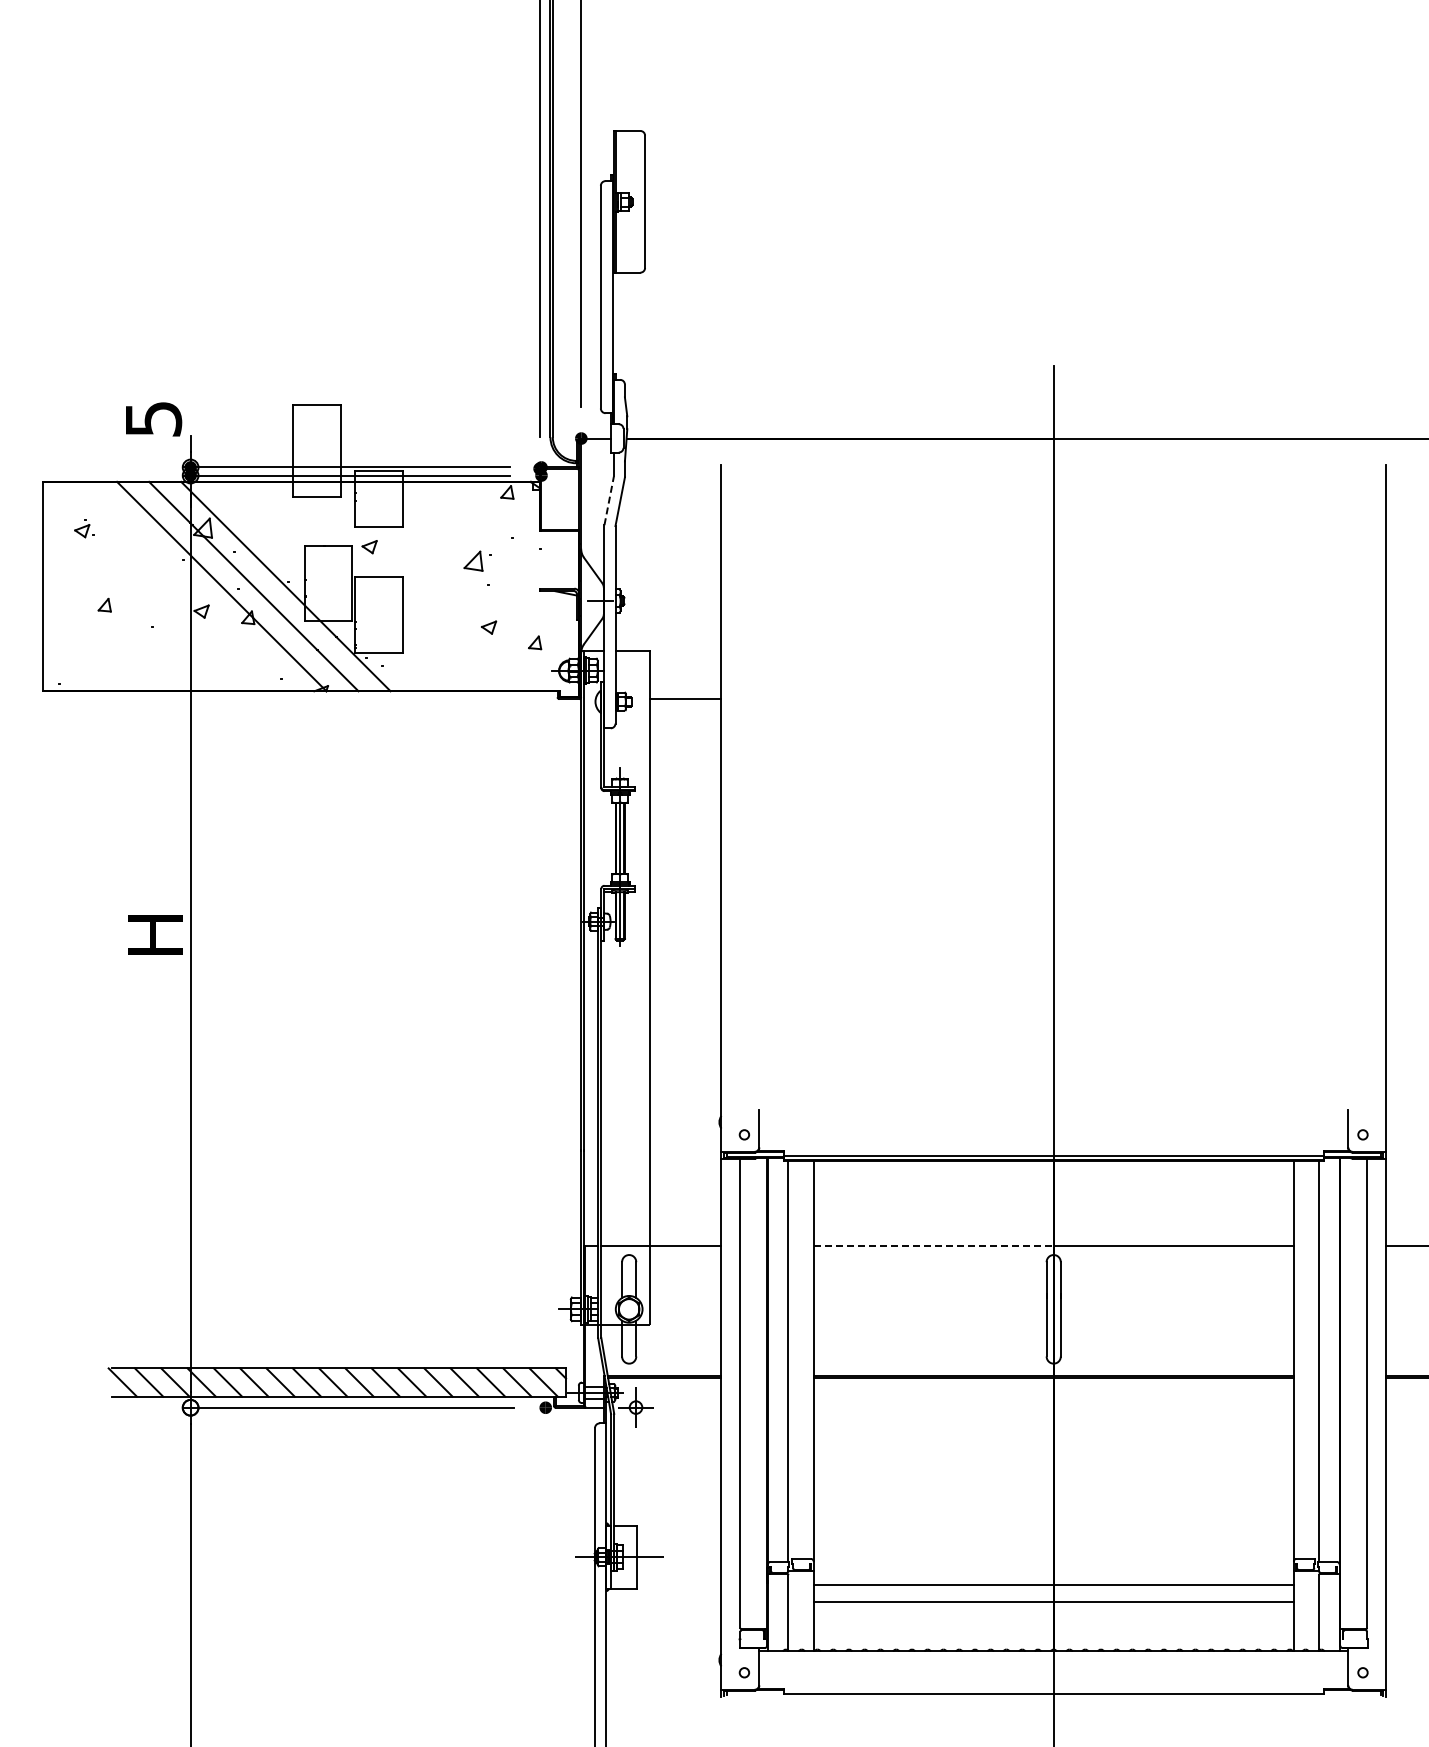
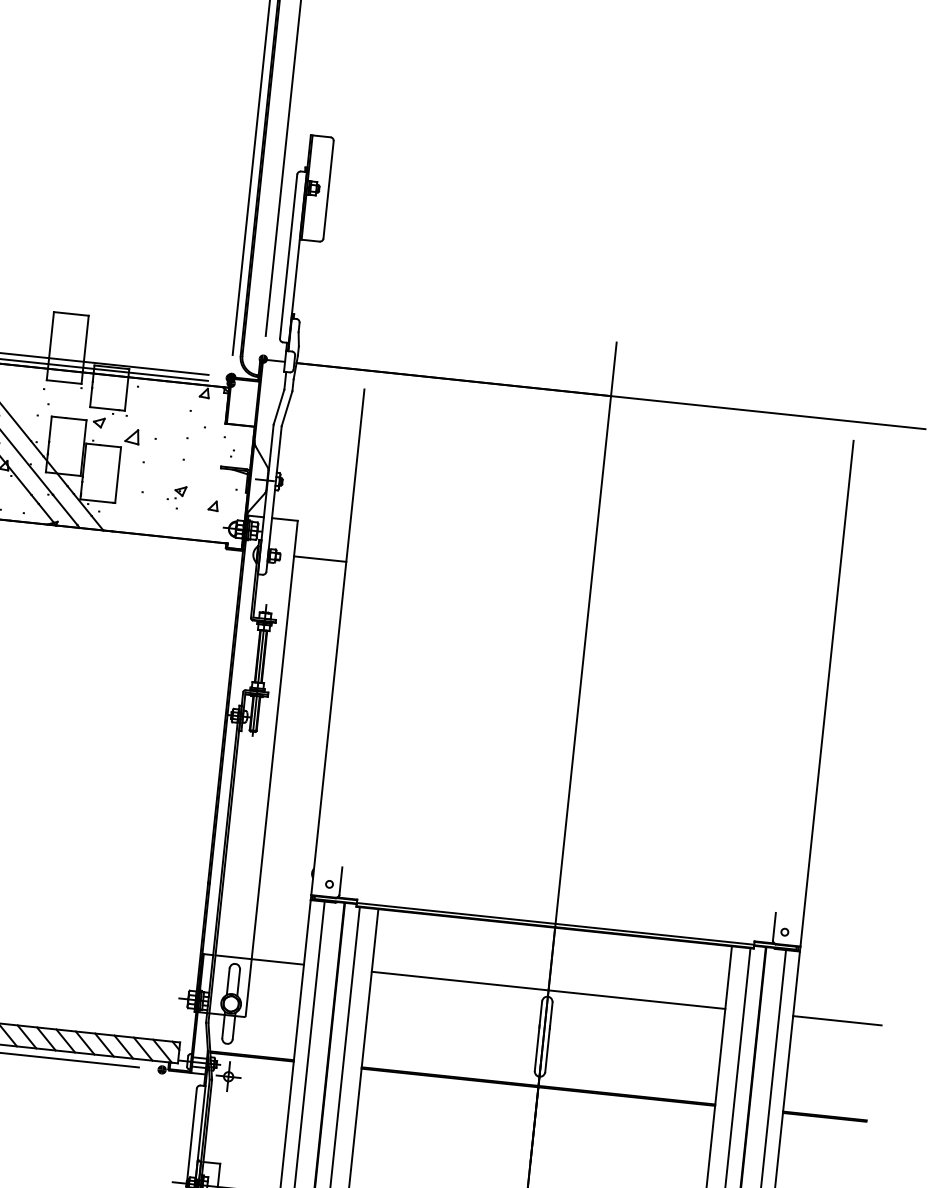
line: (609, 500) -> (279, 406), dashed -> solid
part: (473, 560) -> (132, 436), moved
line: (934, 1246) -> (460, 981), dashed -> solid

